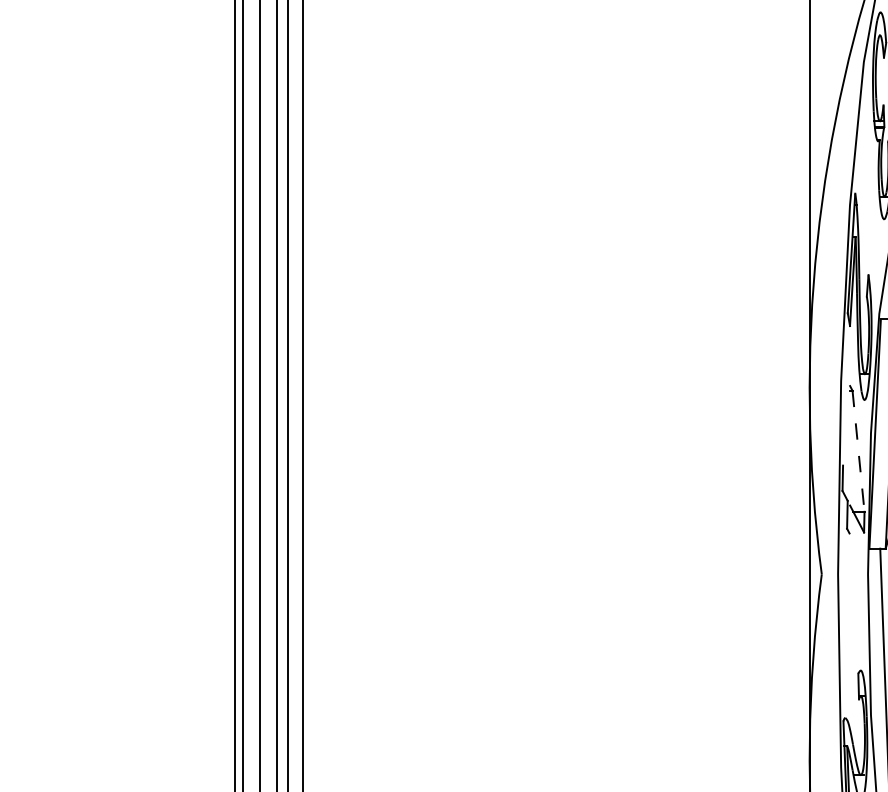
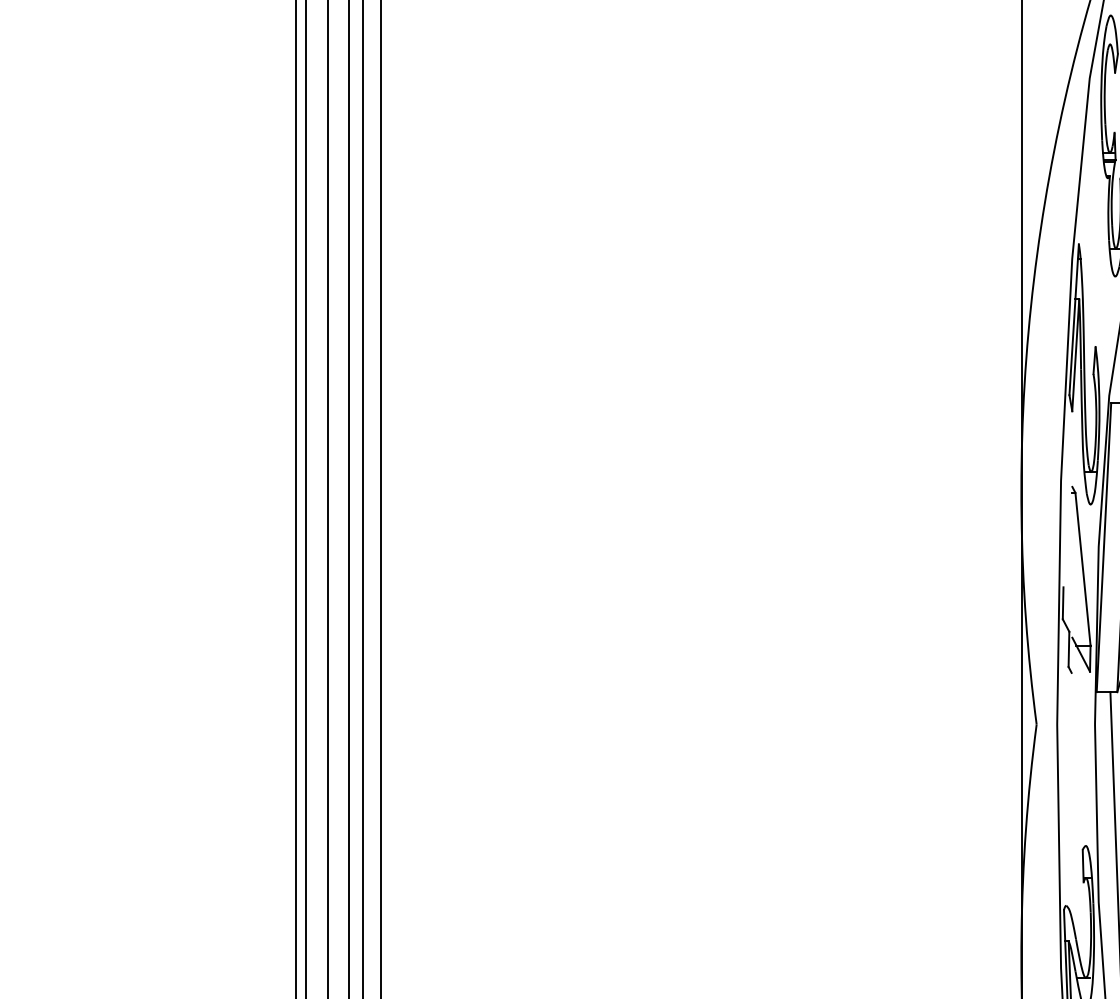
line: (858, 451) -> (1083, 569), dashed -> solid

